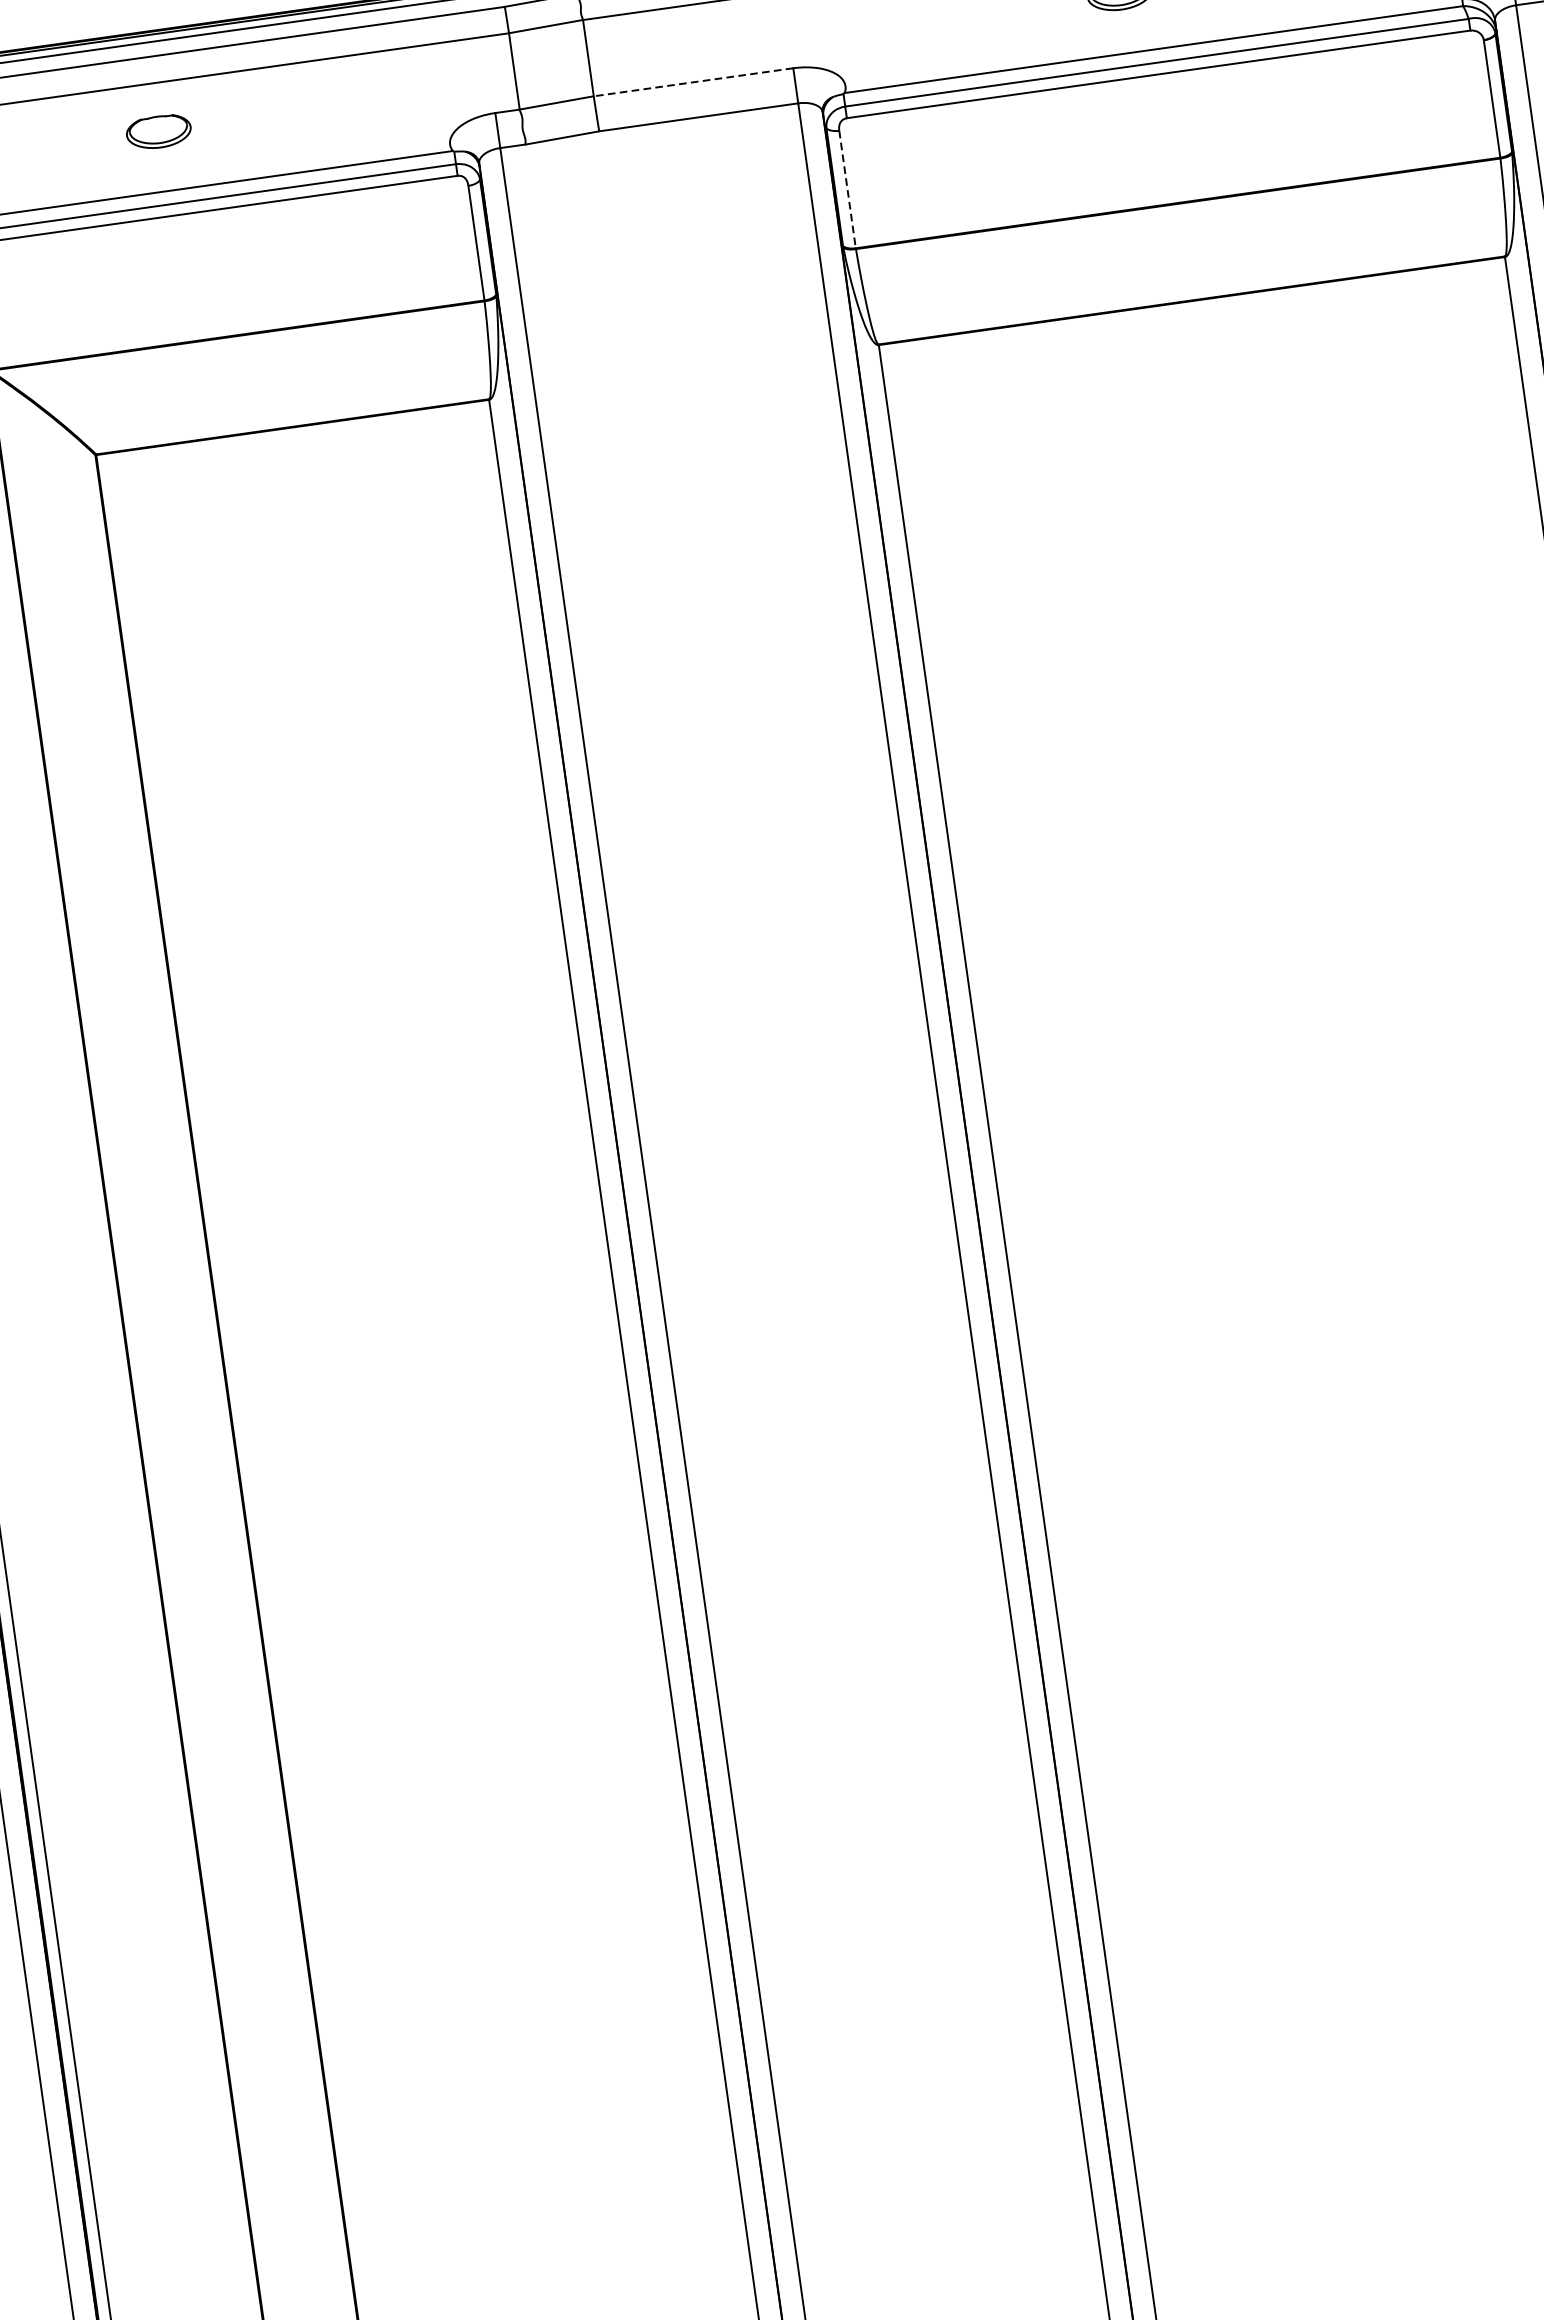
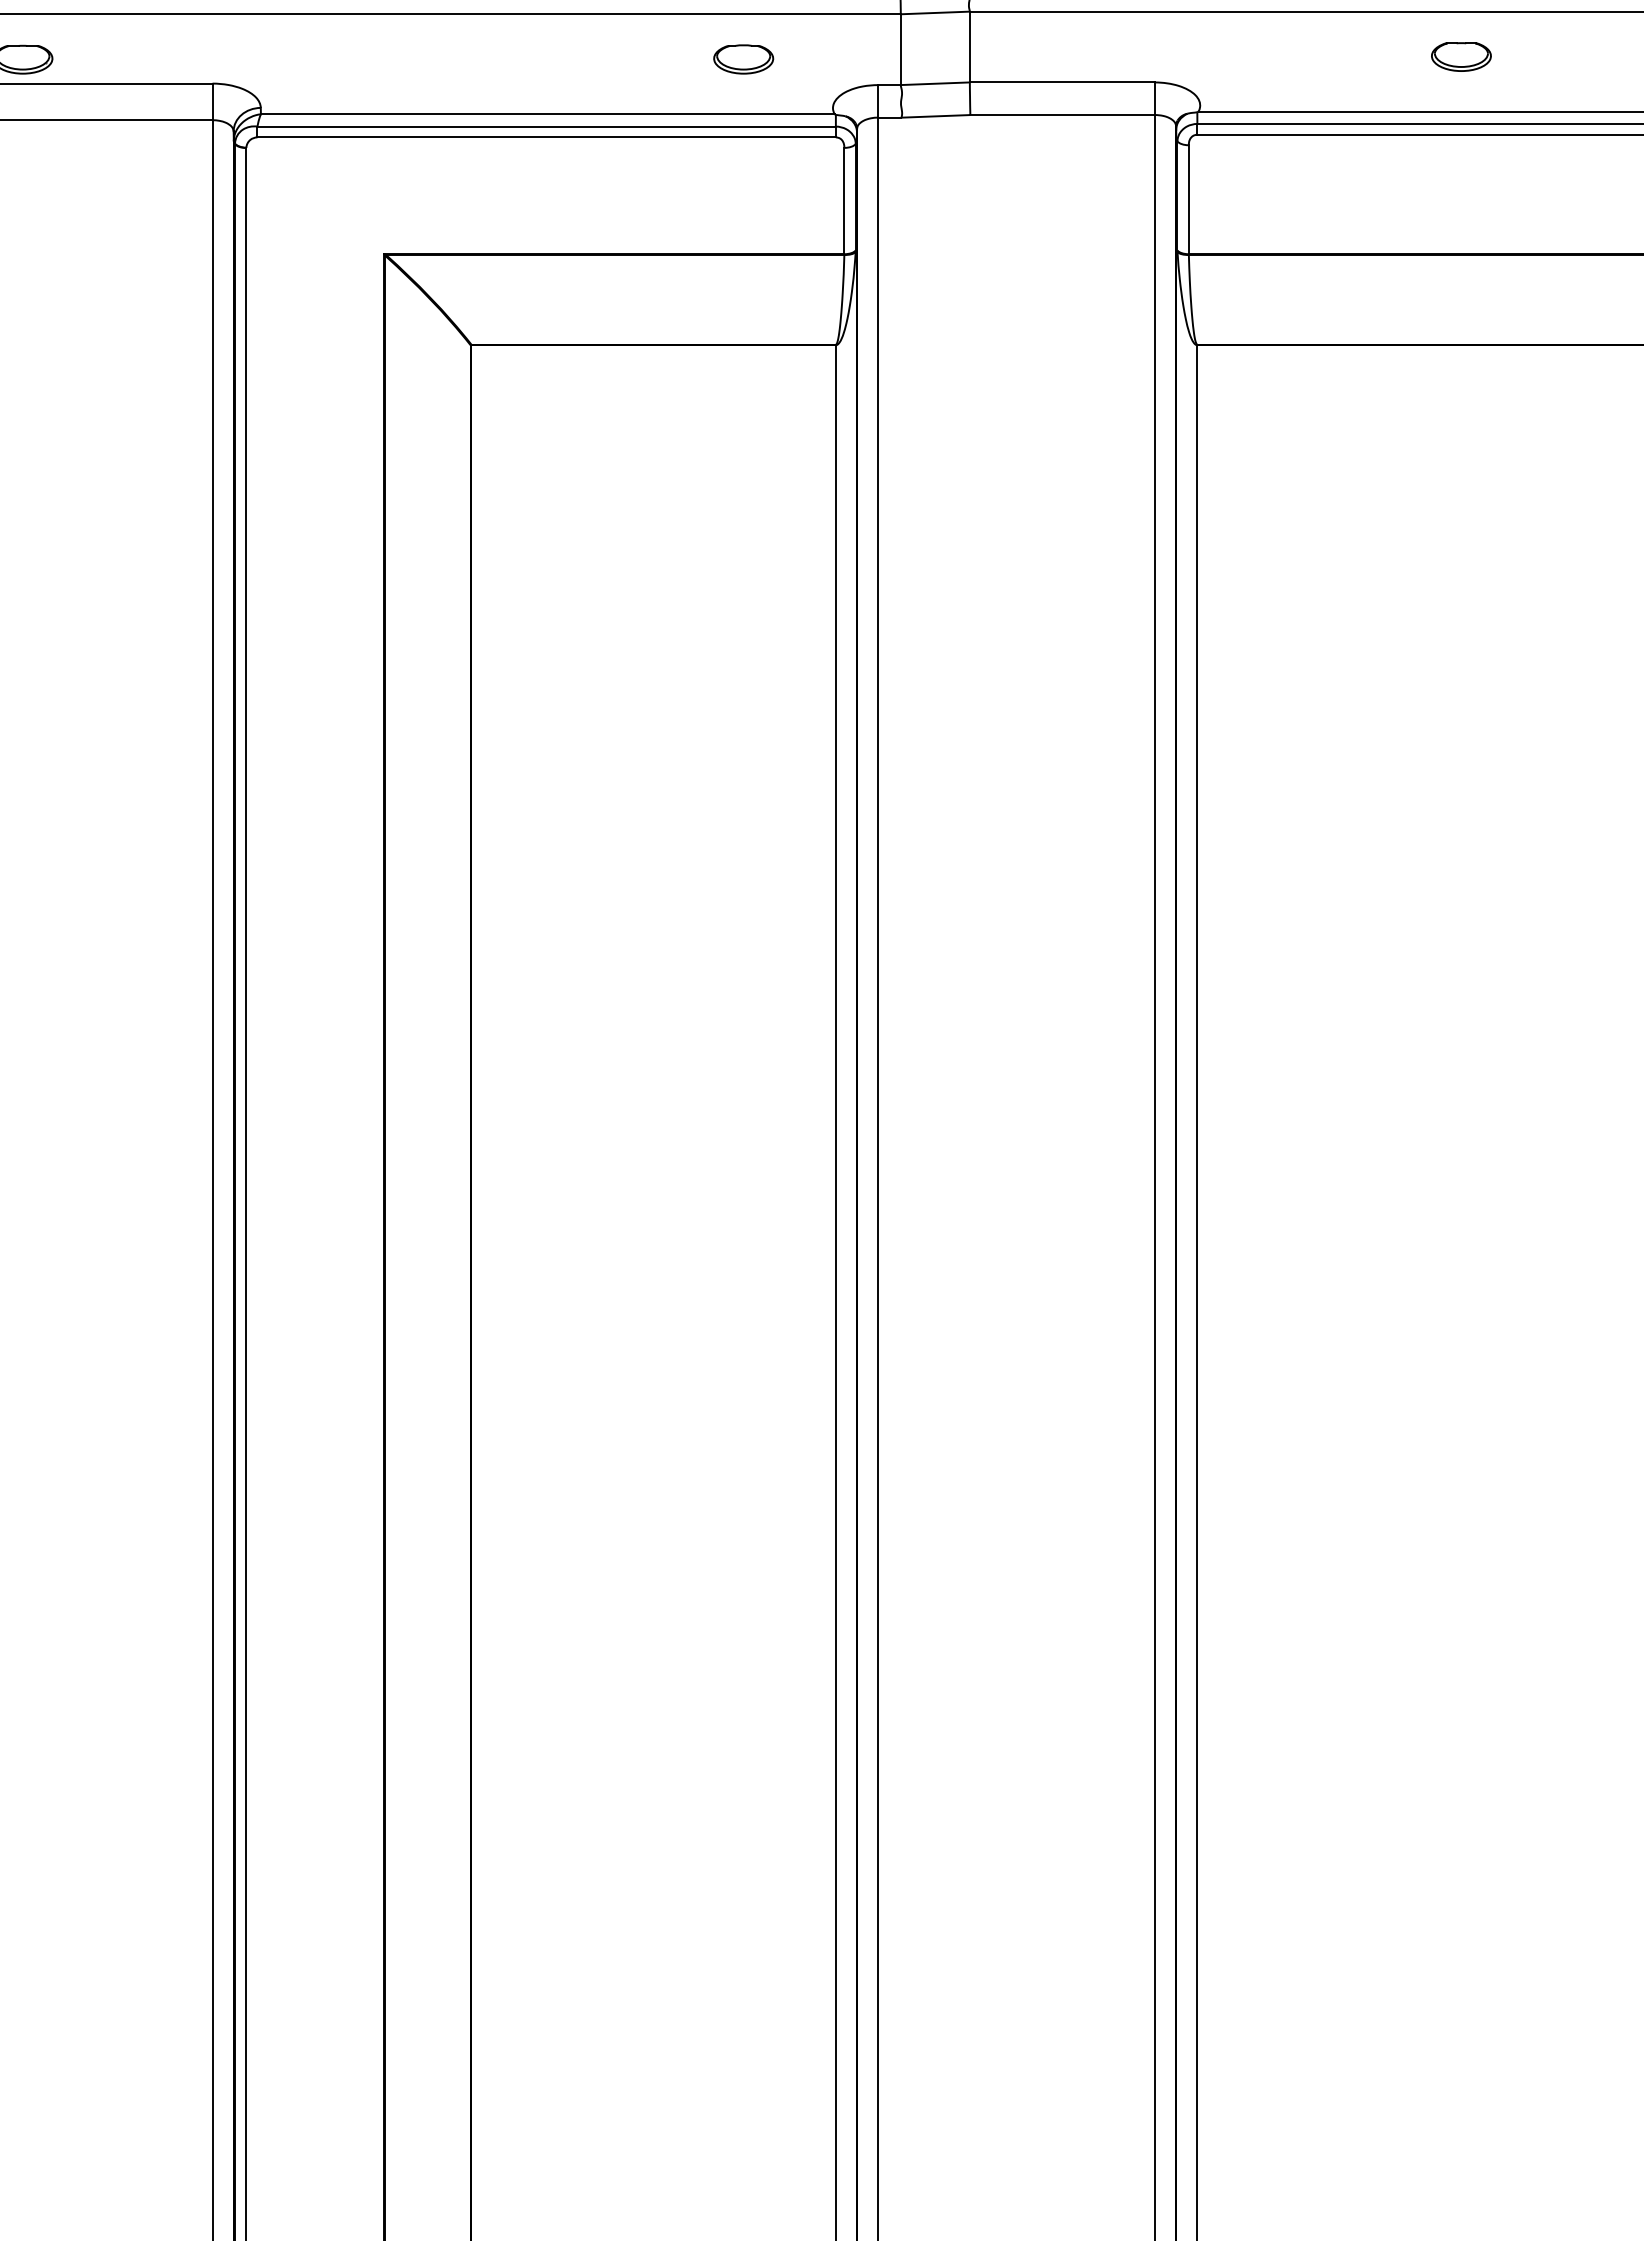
line: (693, 82) -> (1062, 82), dashed -> solid
part: (158, 132) -> (743, 59), moved
line: (847, 190) -> (1188, 200), dashed -> solid

